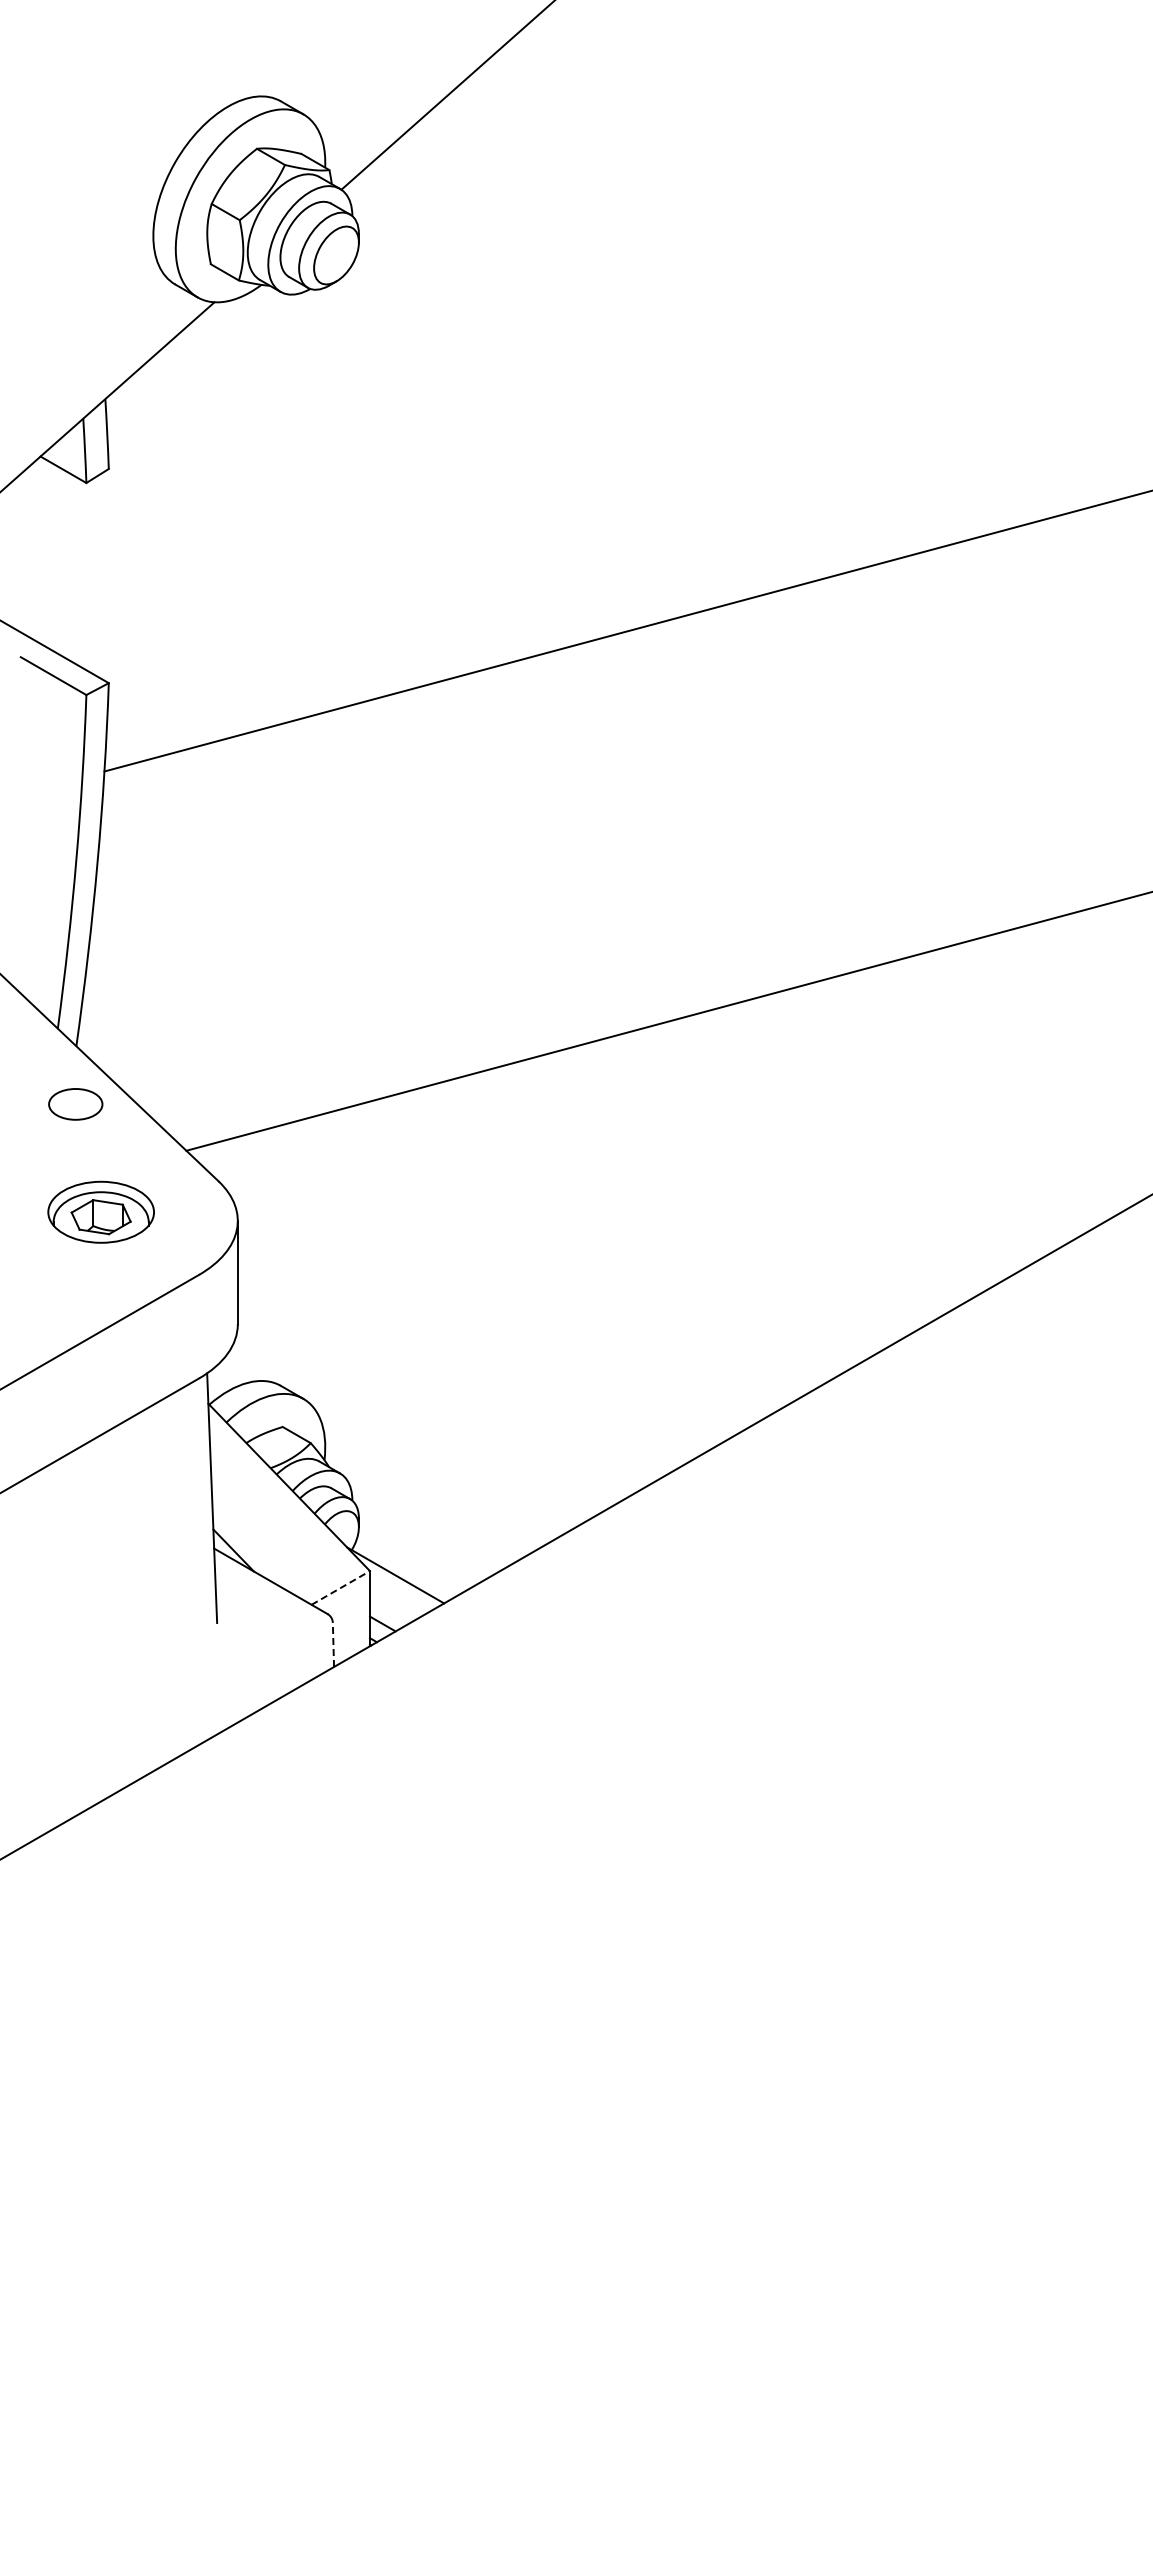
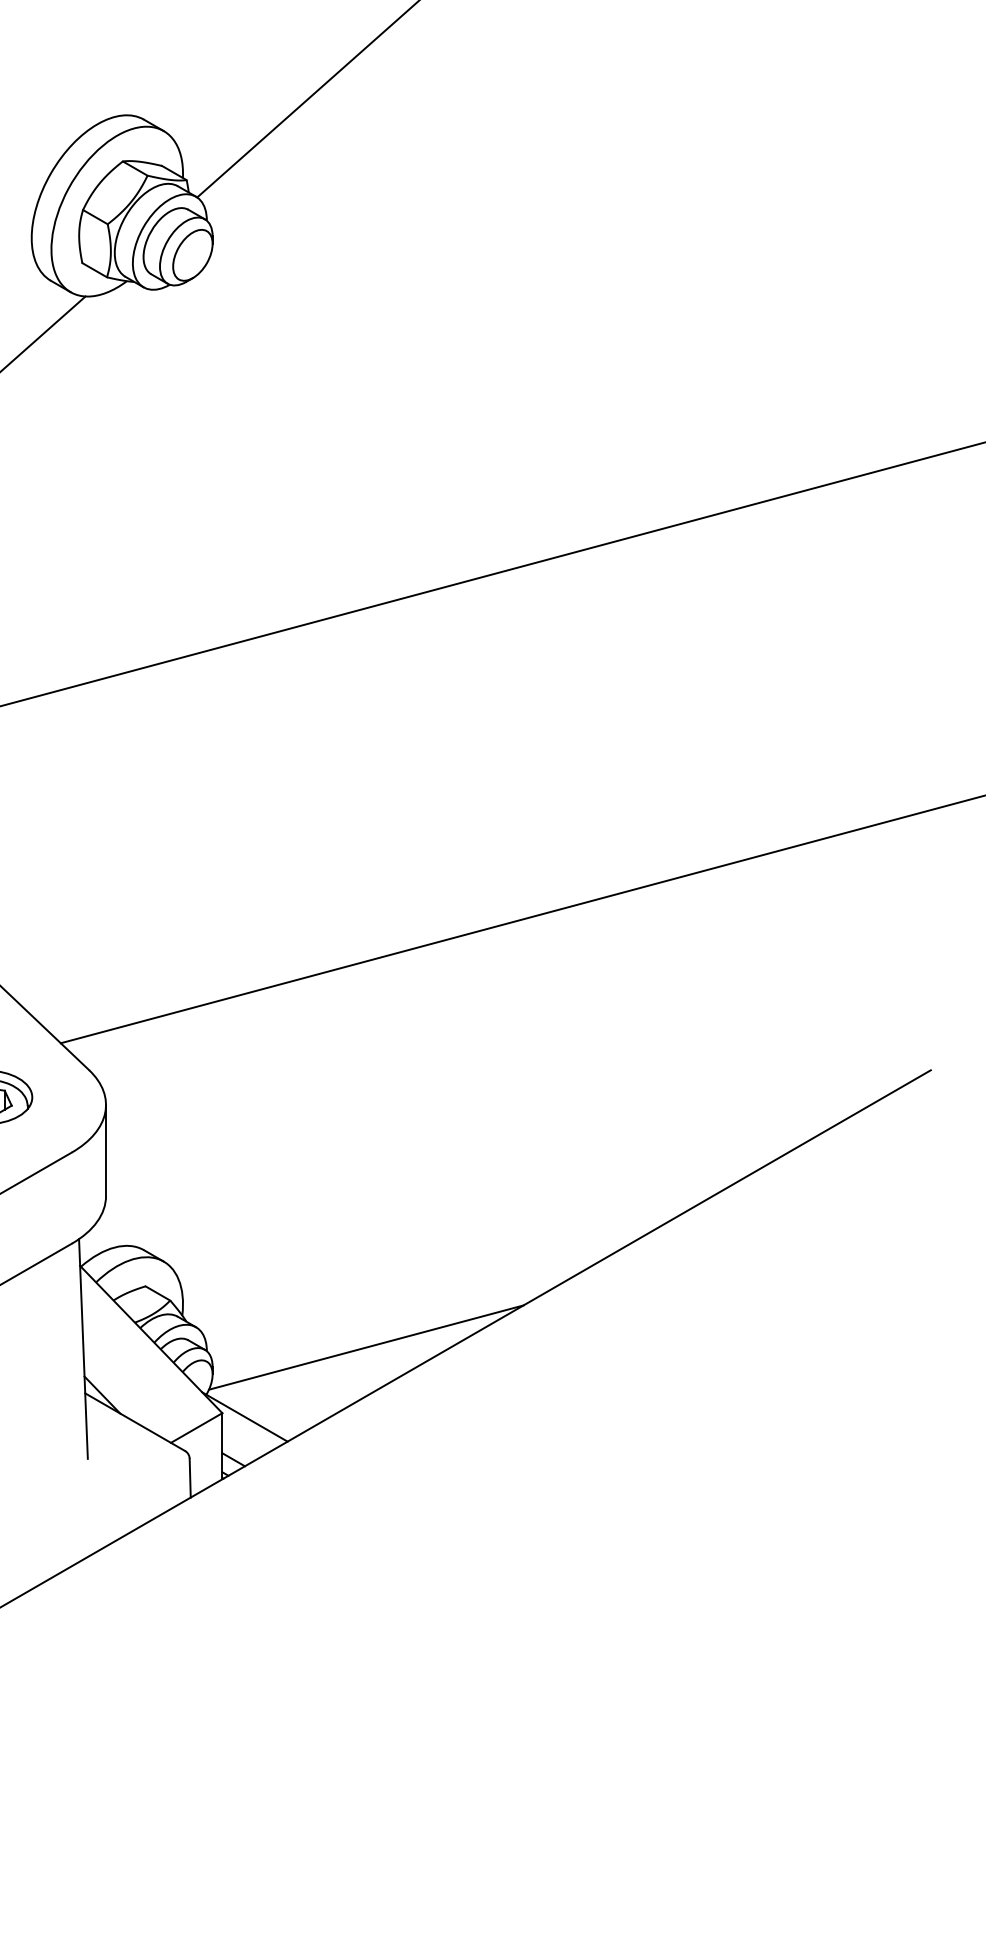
line: (533, 1496) -> (366, 1347), added
line: (340, 1587) -> (196, 1427), dashed -> solid
line: (333, 1644) -> (190, 1477), dashed -> solid

